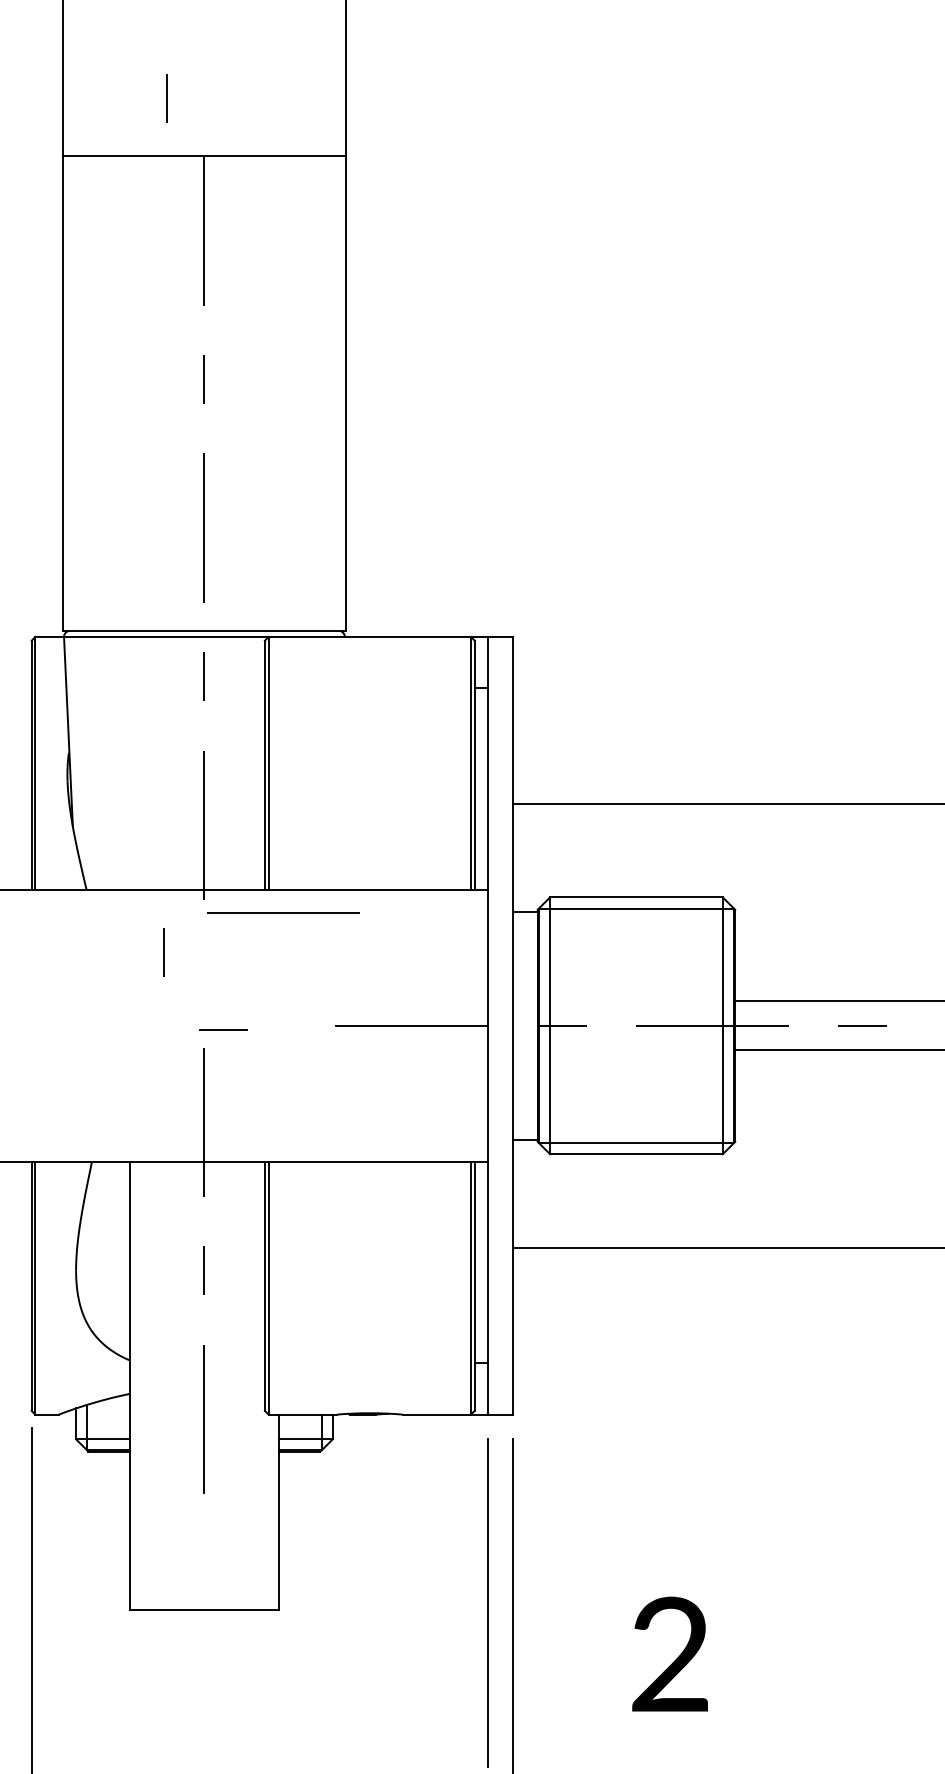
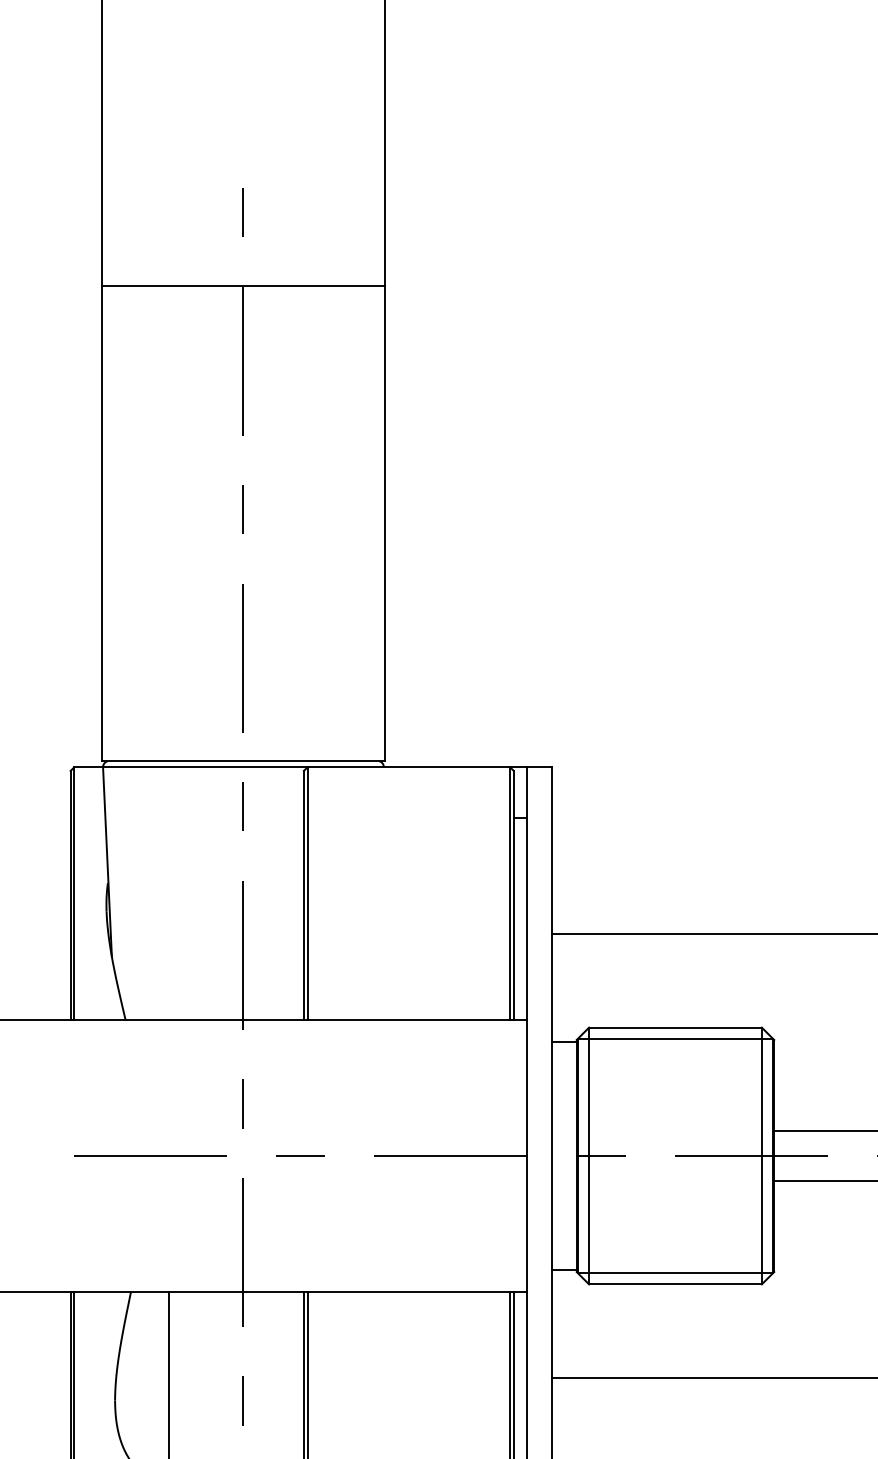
line: (166, 98) -> (242, 212), moved
line: (283, 912) -> (150, 1155), moved
line: (163, 952) -> (242, 1103), moved
line: (223, 1029) -> (300, 1155), moved

